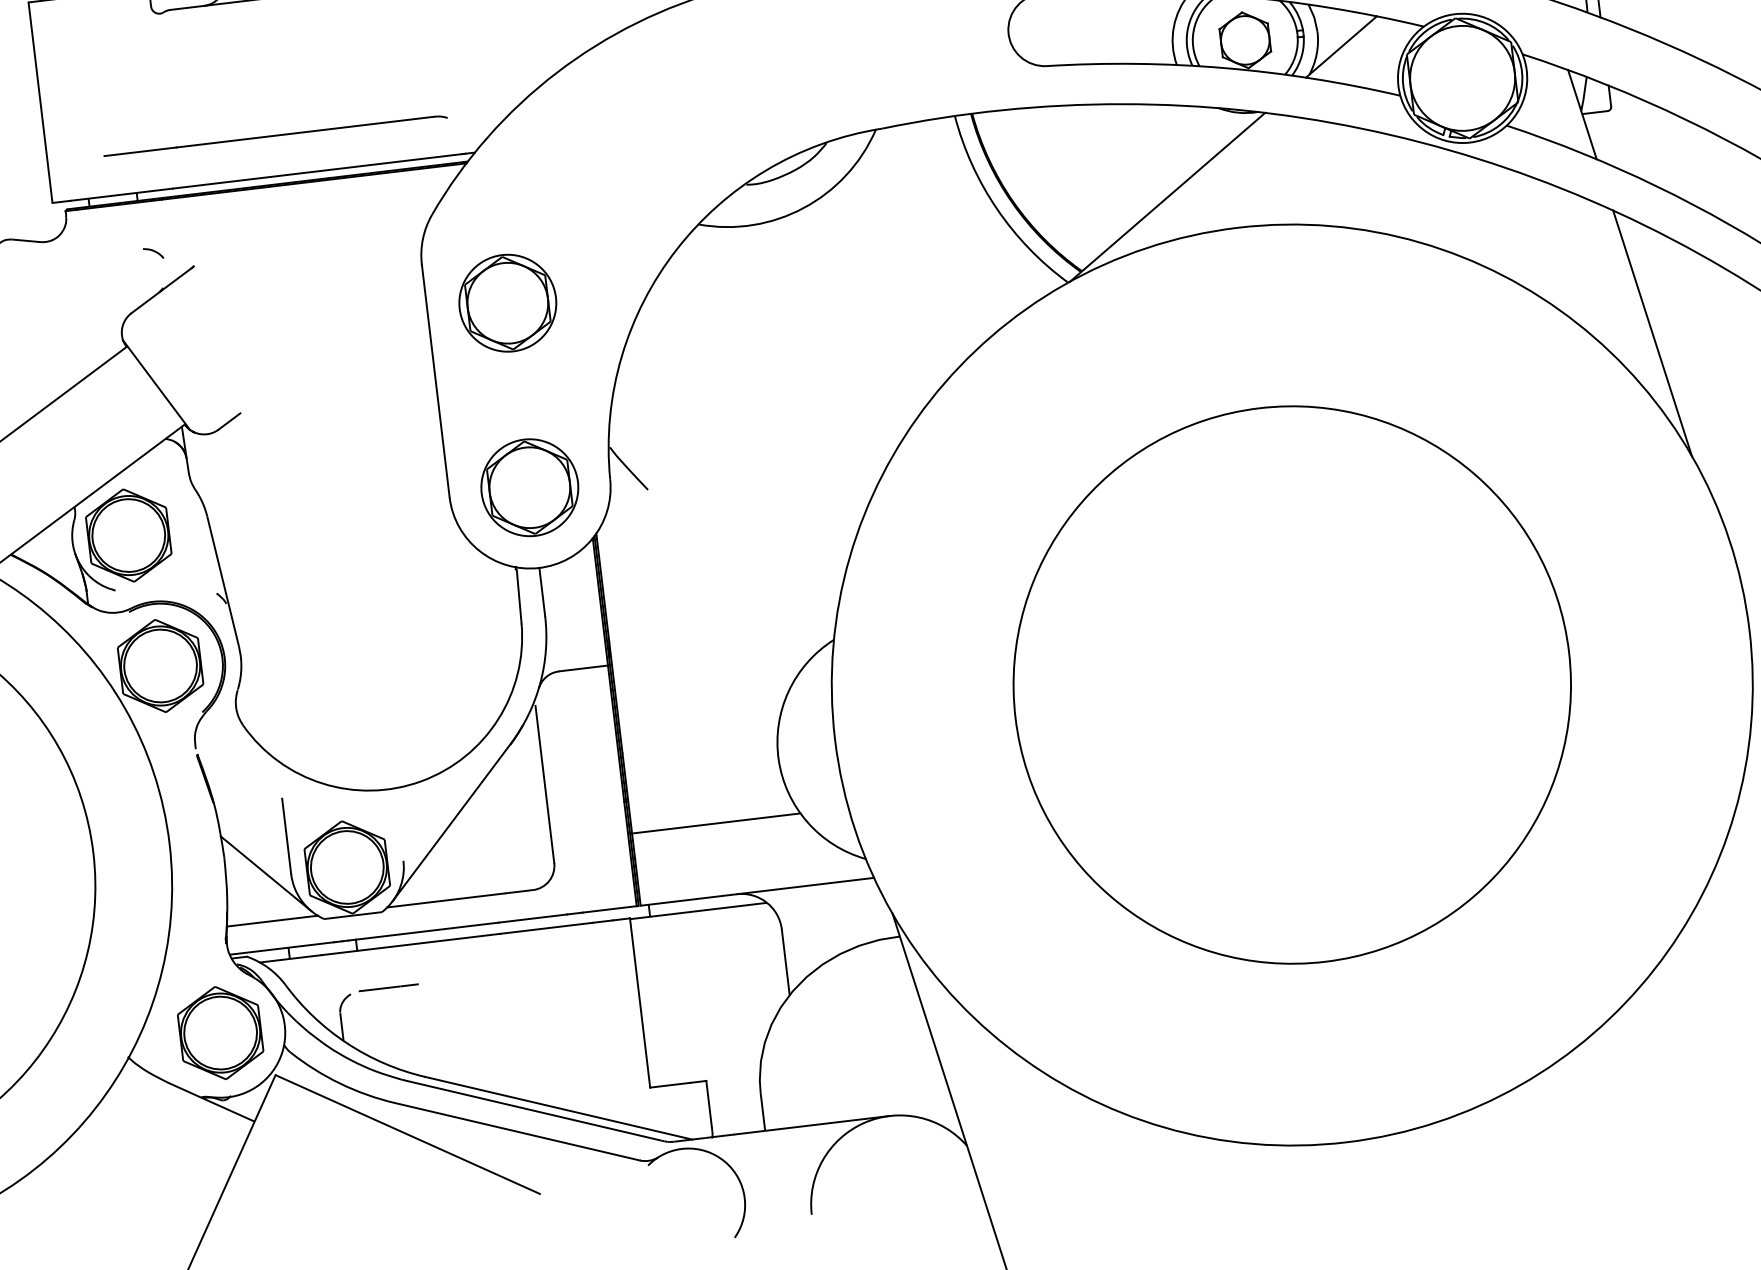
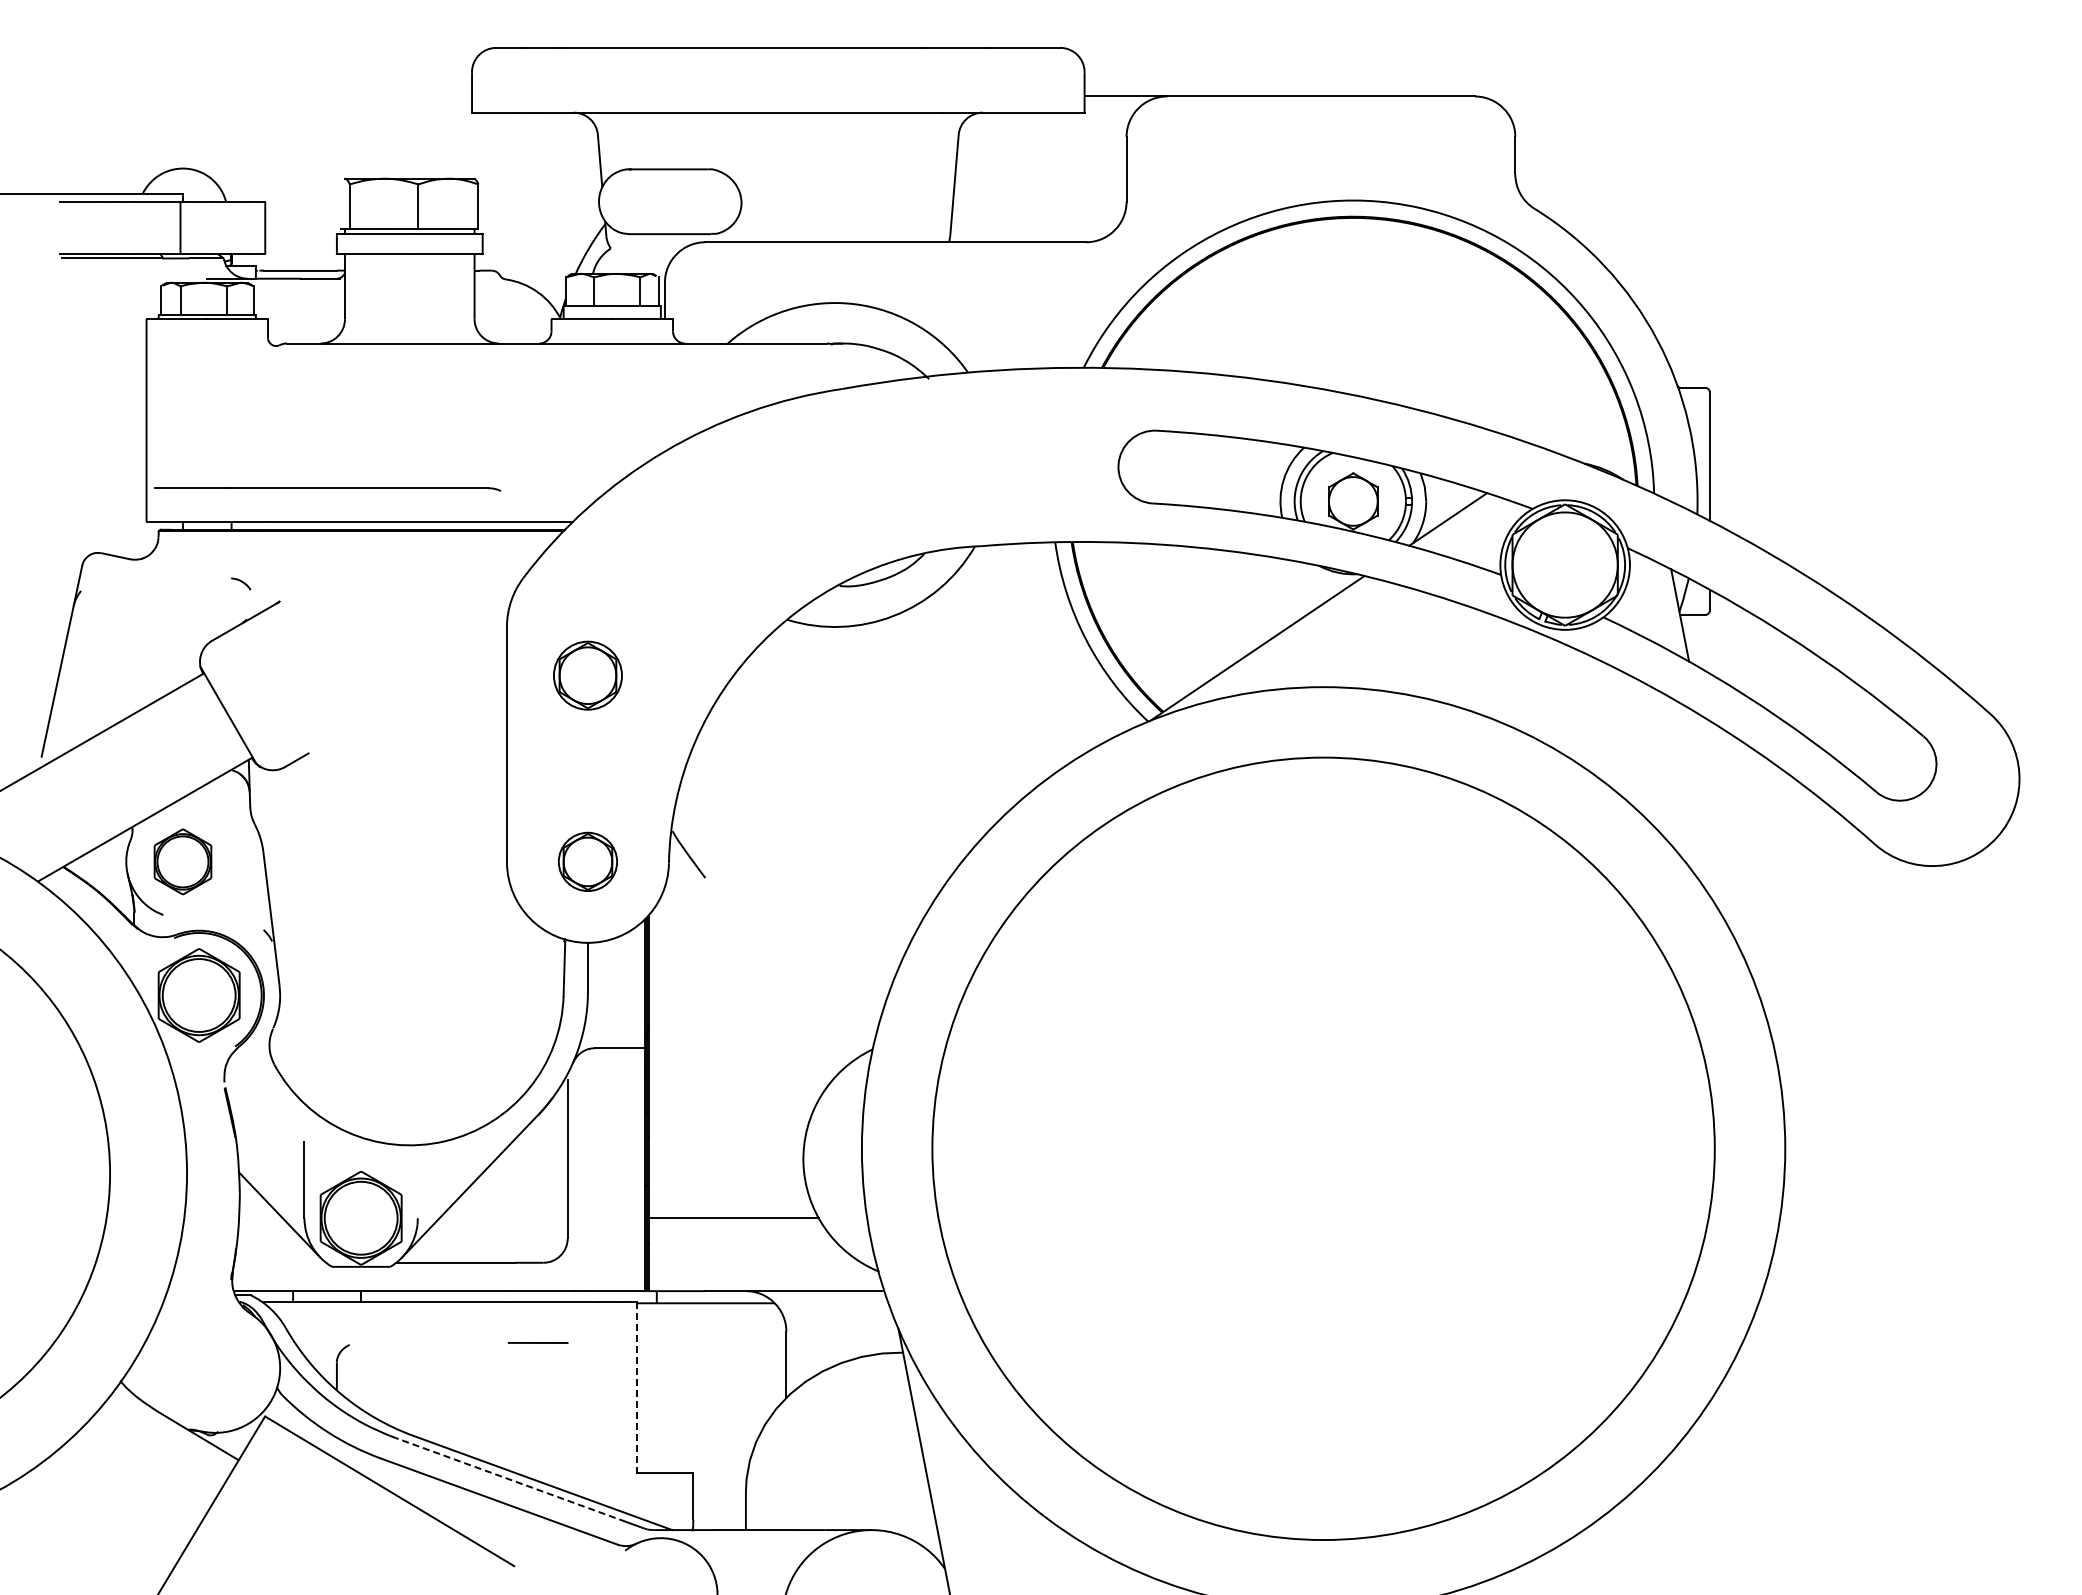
part: (275, 136) -> (327, 489), moved
part: (507, 303) -> (587, 675), size x0.7
line: (1652, 333) -> (1723, 841), removed
part: (529, 487) -> (587, 861), size x0.6
part: (128, 535) -> (182, 861), size x0.7
circle: (1292, 684) -> (1323, 1148), size x1.4
line: (272, 920) -> (280, 1262), removed
line: (388, 987) -> (537, 1342), moved
line: (640, 1003) -> (636, 1388), solid -> dashed
part: (220, 1032) -> (215, 1367), removed
line: (526, 1108) -> (510, 1479), solid -> dashed

